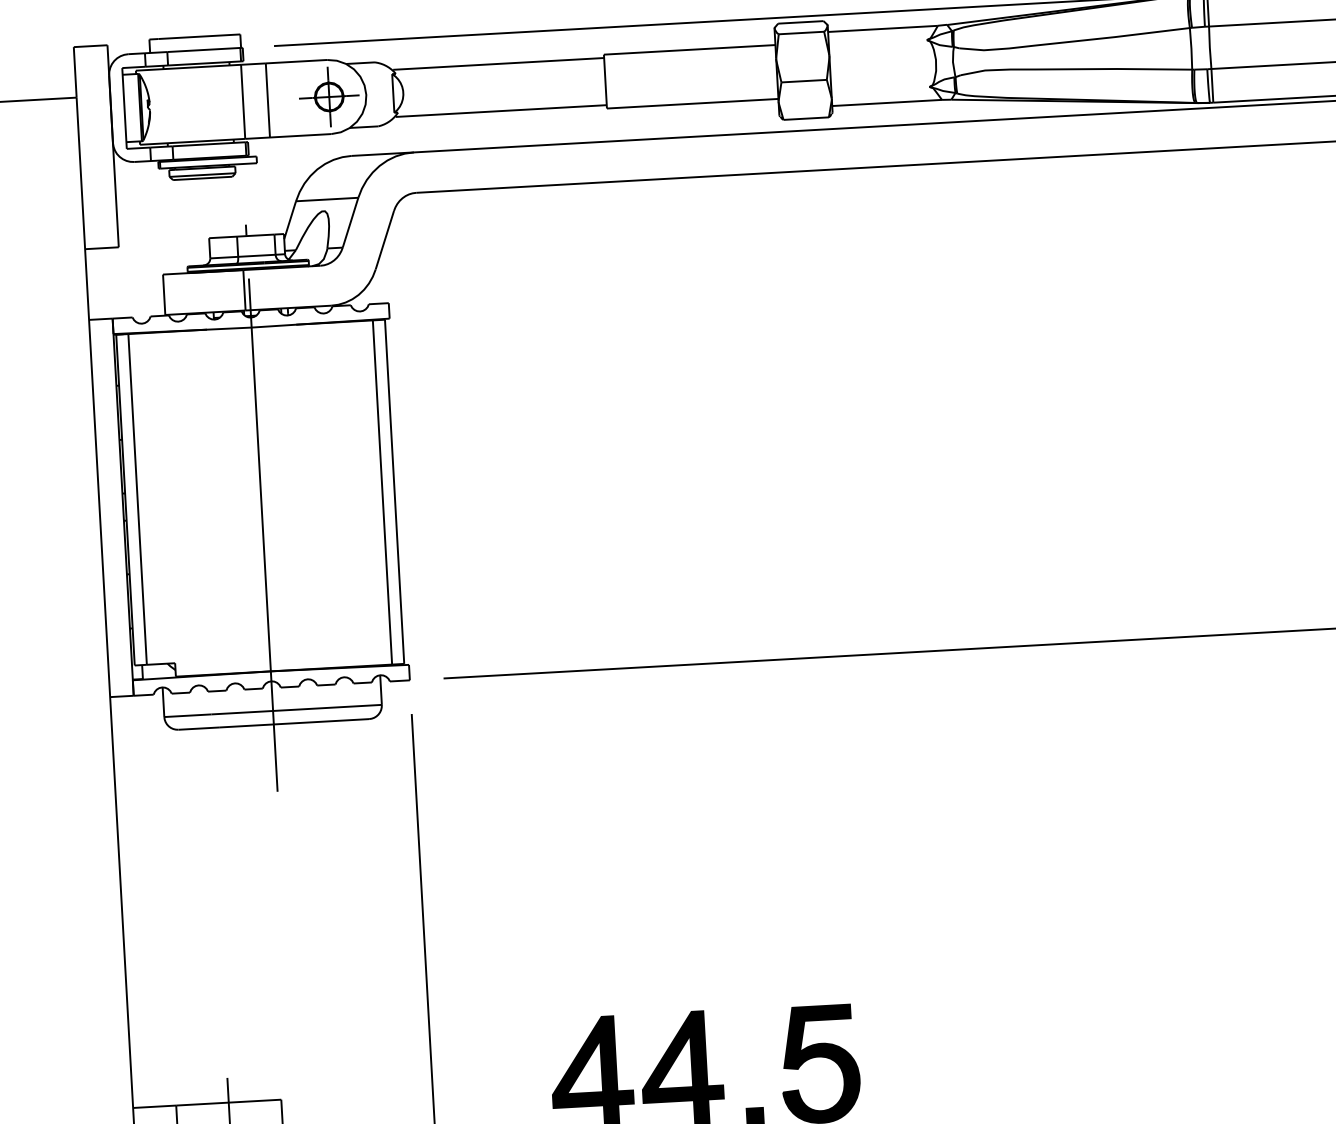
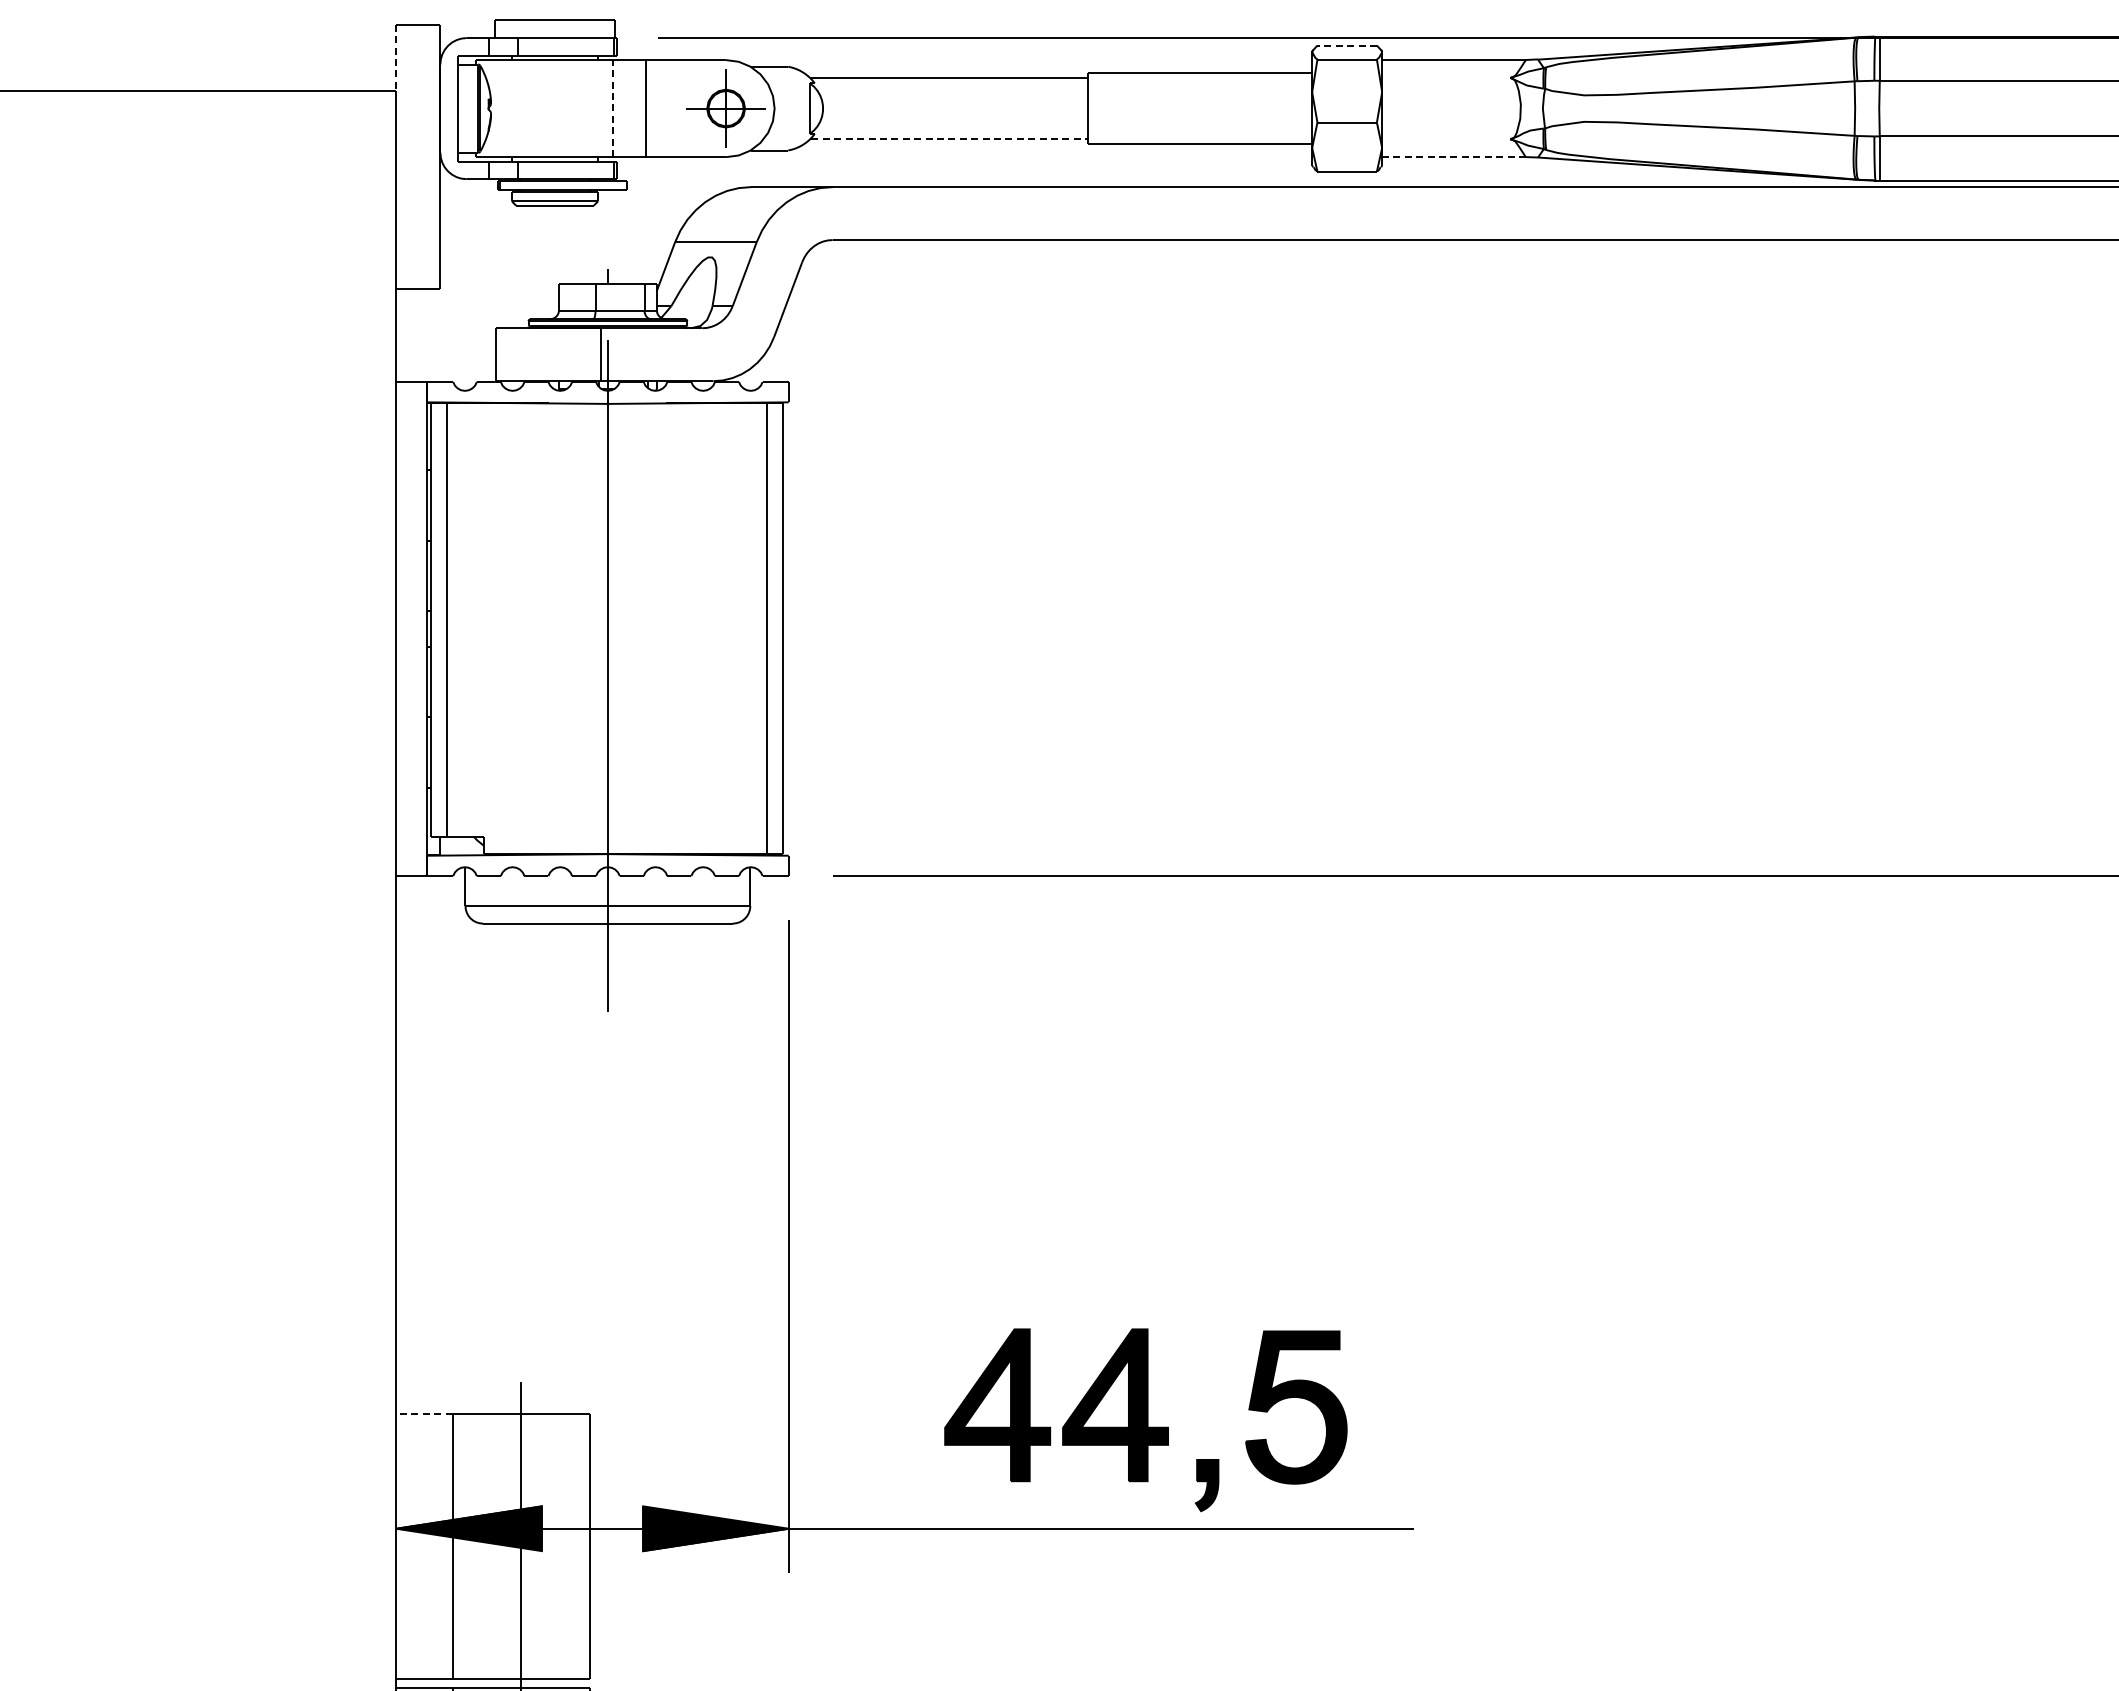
line: (801, 22) -> (1347, 45), solid -> dashed
line: (75, 72) -> (396, 58), solid -> dashed
line: (243, 101) -> (613, 108), solid -> dashed
line: (886, 103) -> (1453, 157), solid -> dashed
line: (501, 111) -> (950, 139), solid -> dashed
line: (153, 1107) -> (423, 1414), solid -> dashed

